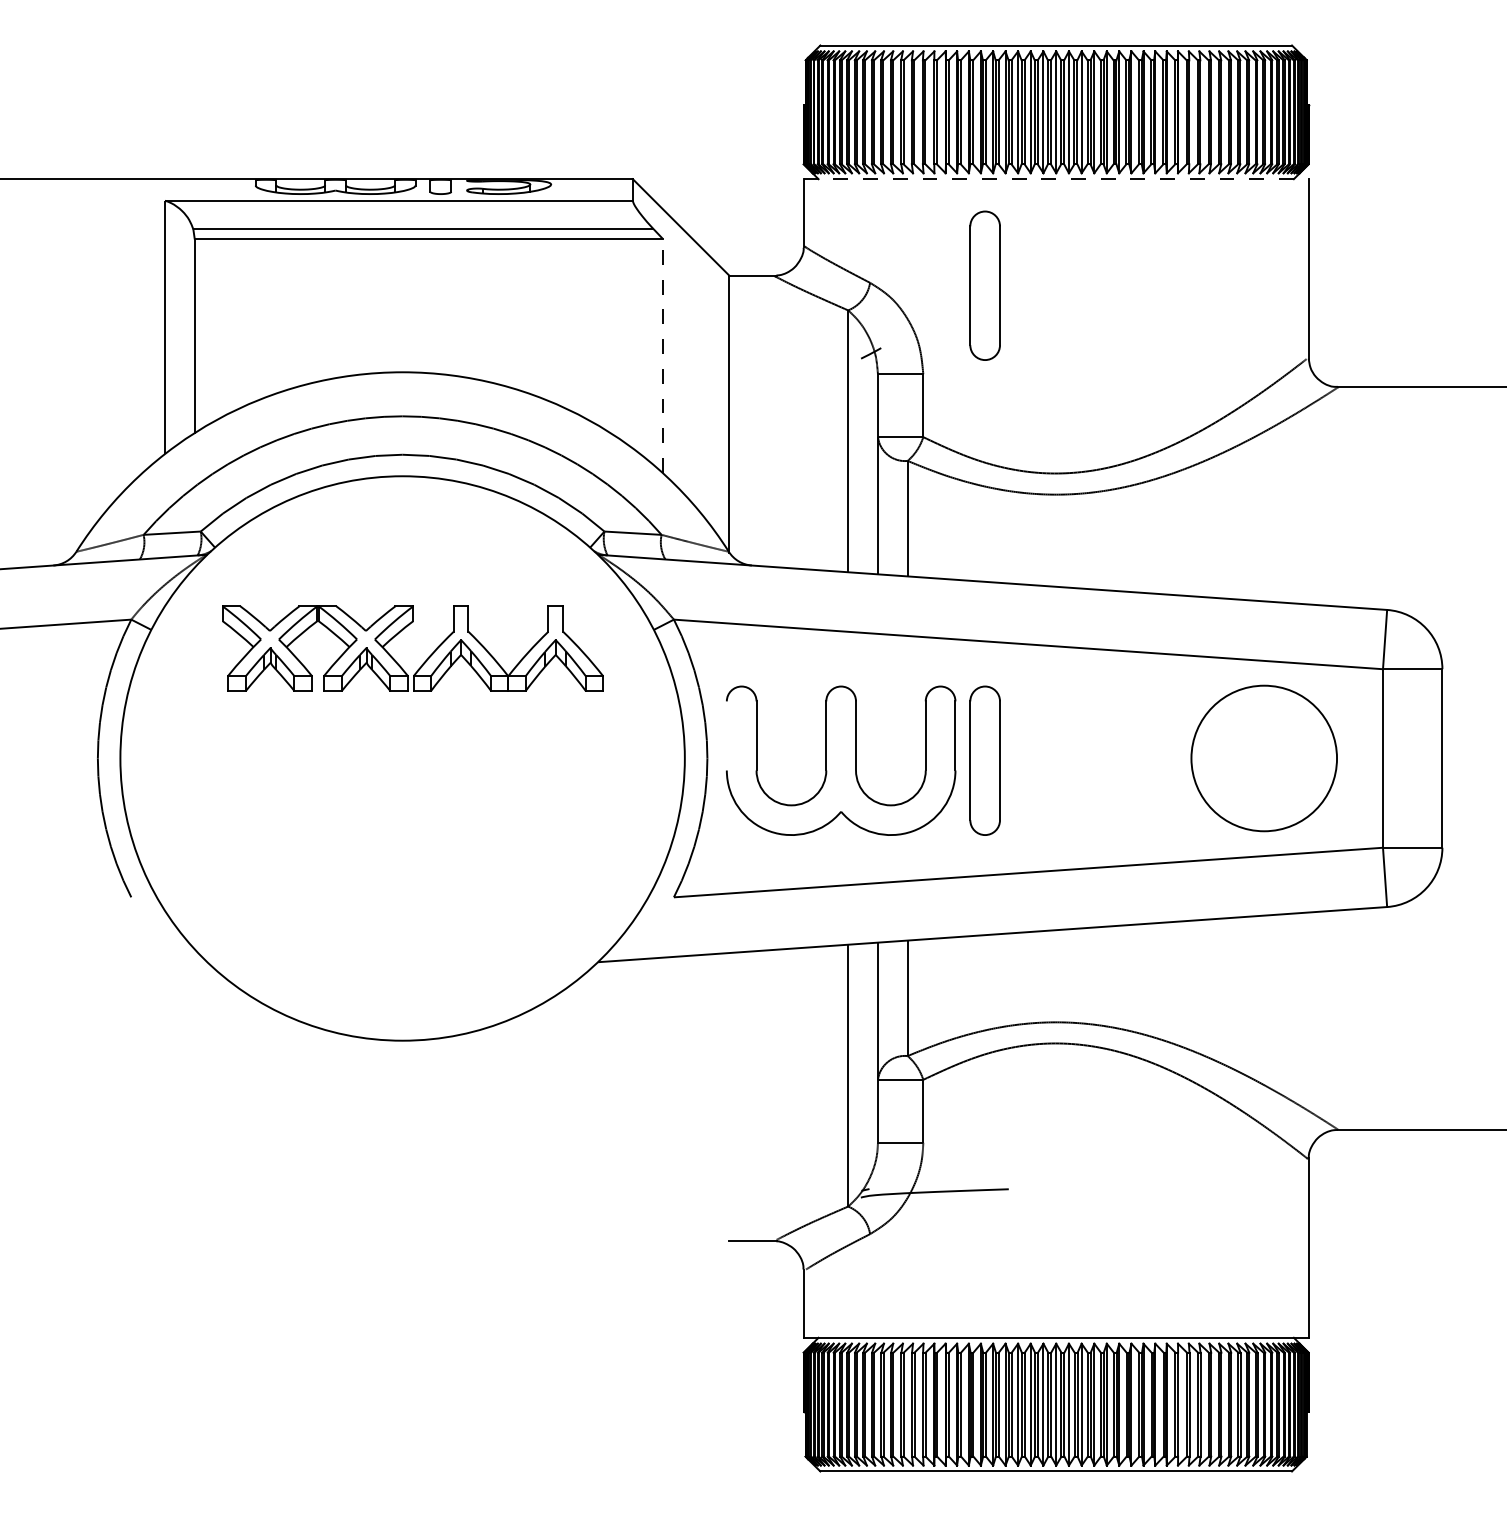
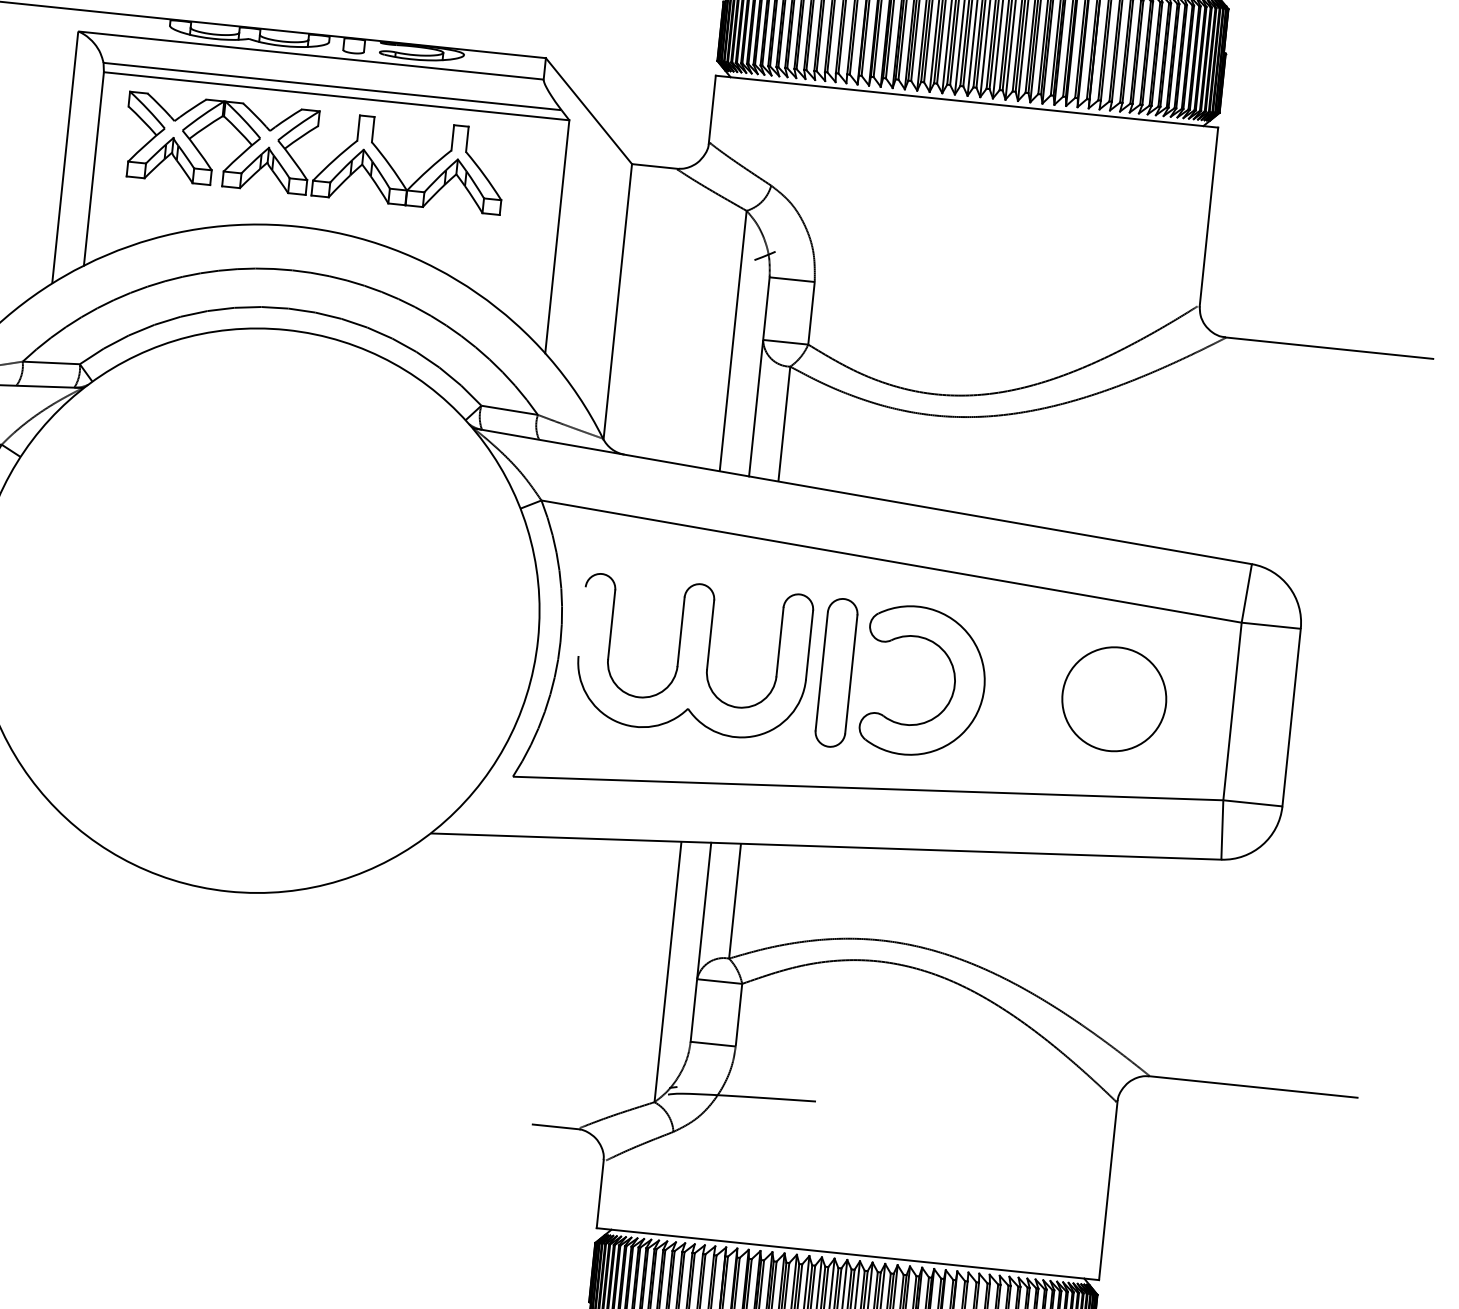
line: (1056, 179) -> (967, 102), dashed -> solid
part: (984, 285) -> (884, 200), removed
line: (662, 355) -> (557, 236), dashed -> solid
part: (427, 657) -> (328, 163), moved
part: (1102, 755) -> (953, 679), added
circle: (1263, 758) -> (1113, 699), size x0.71

